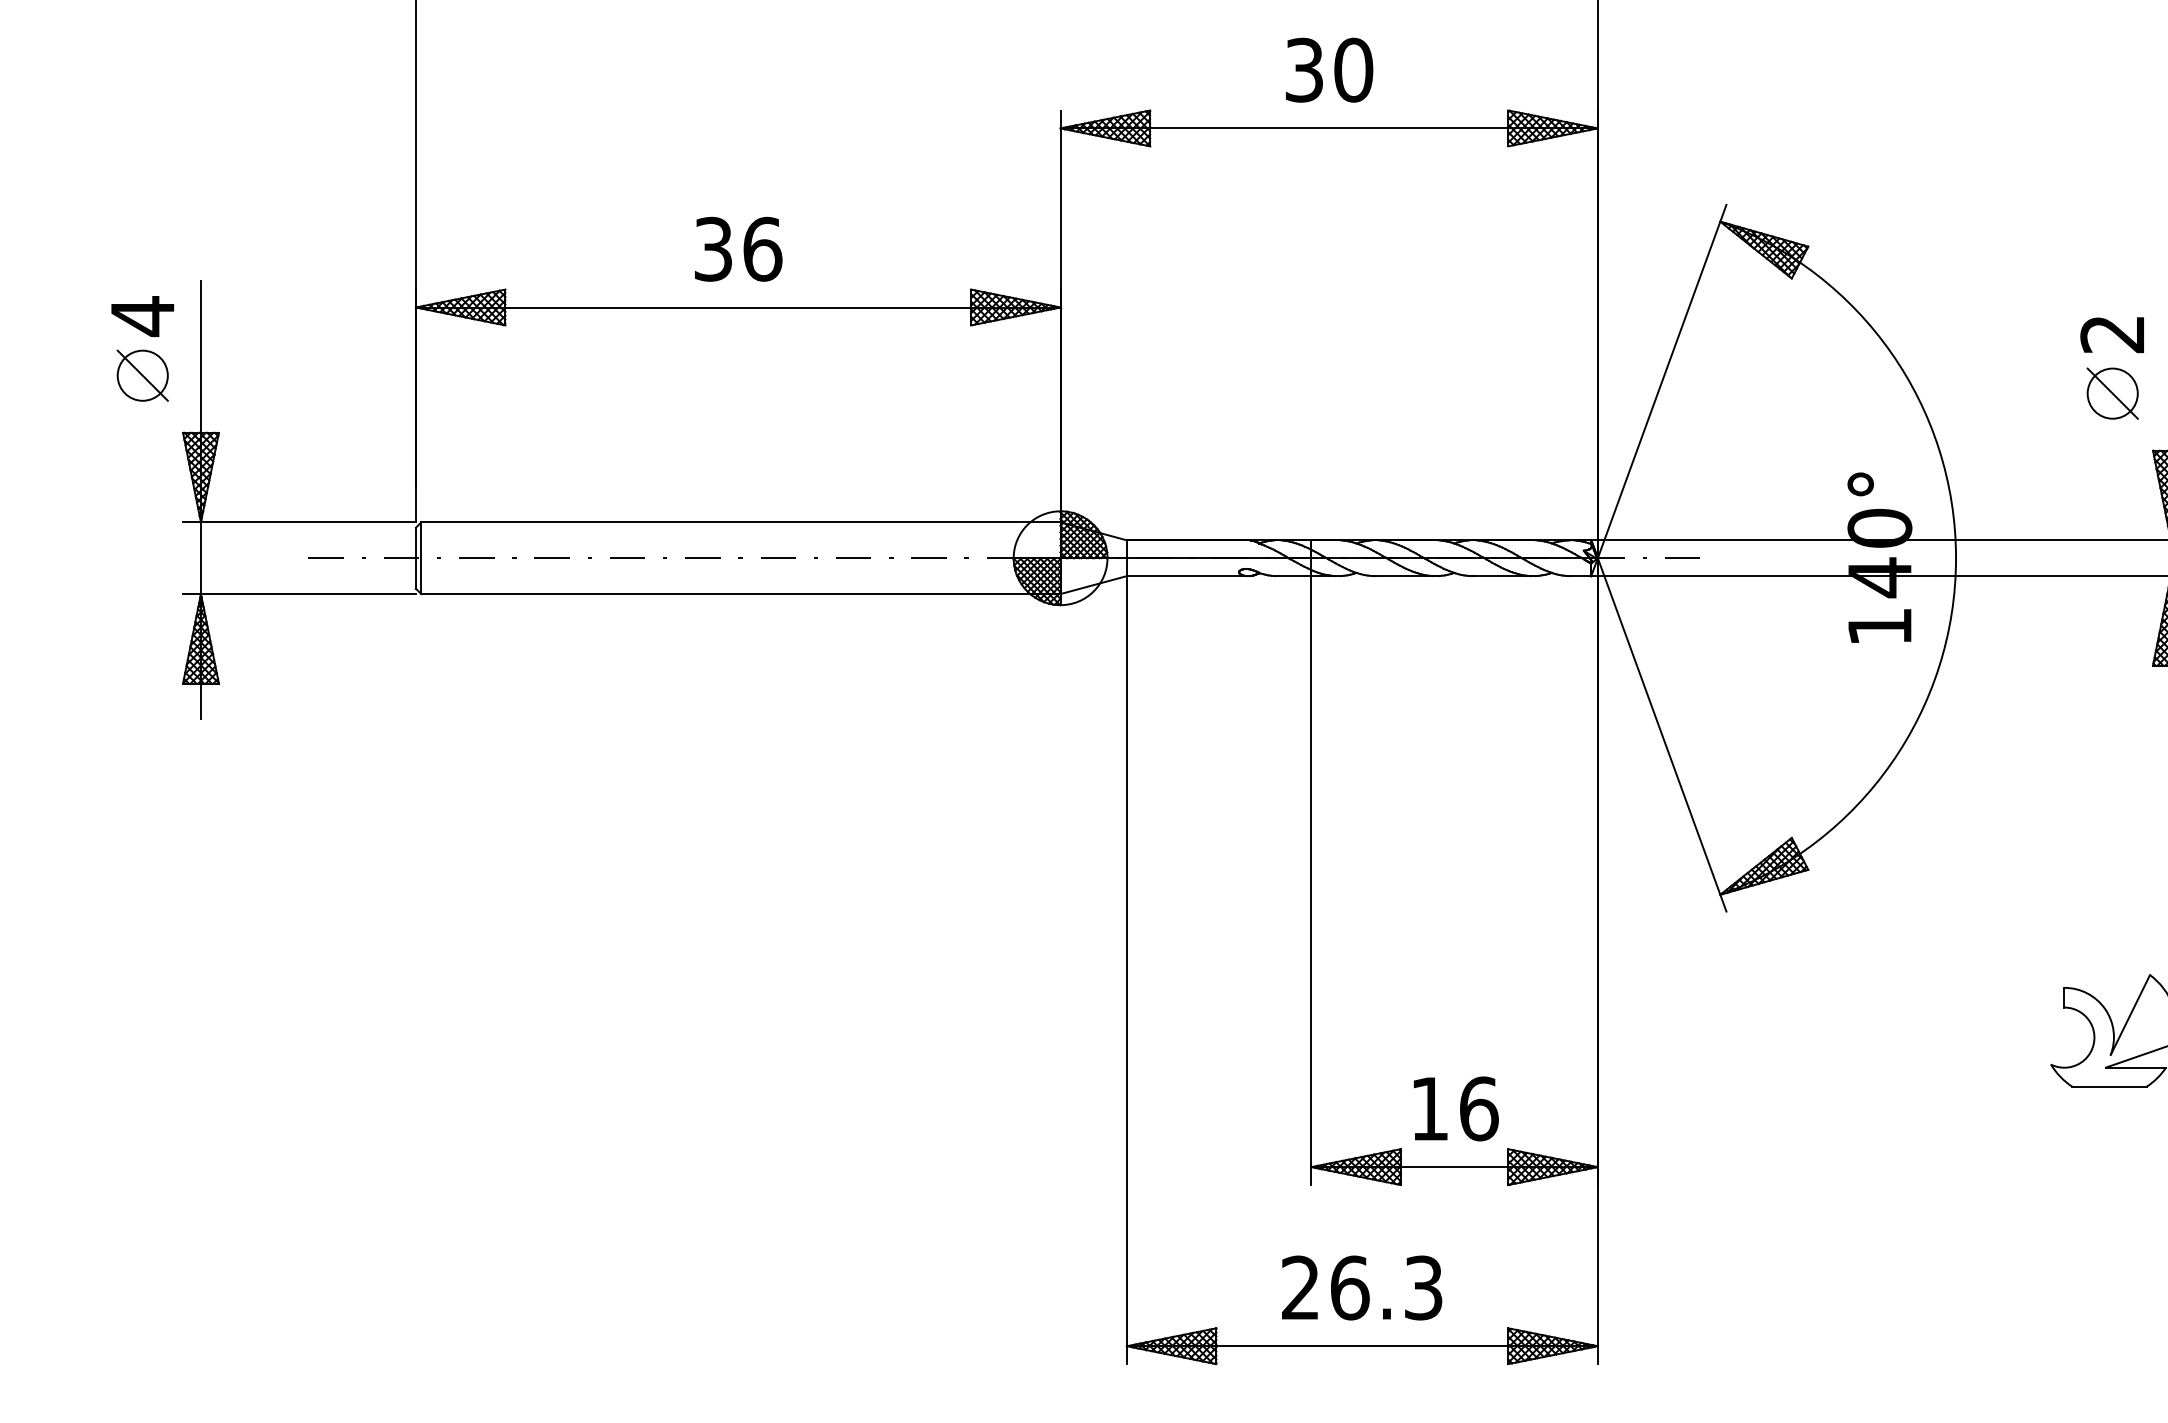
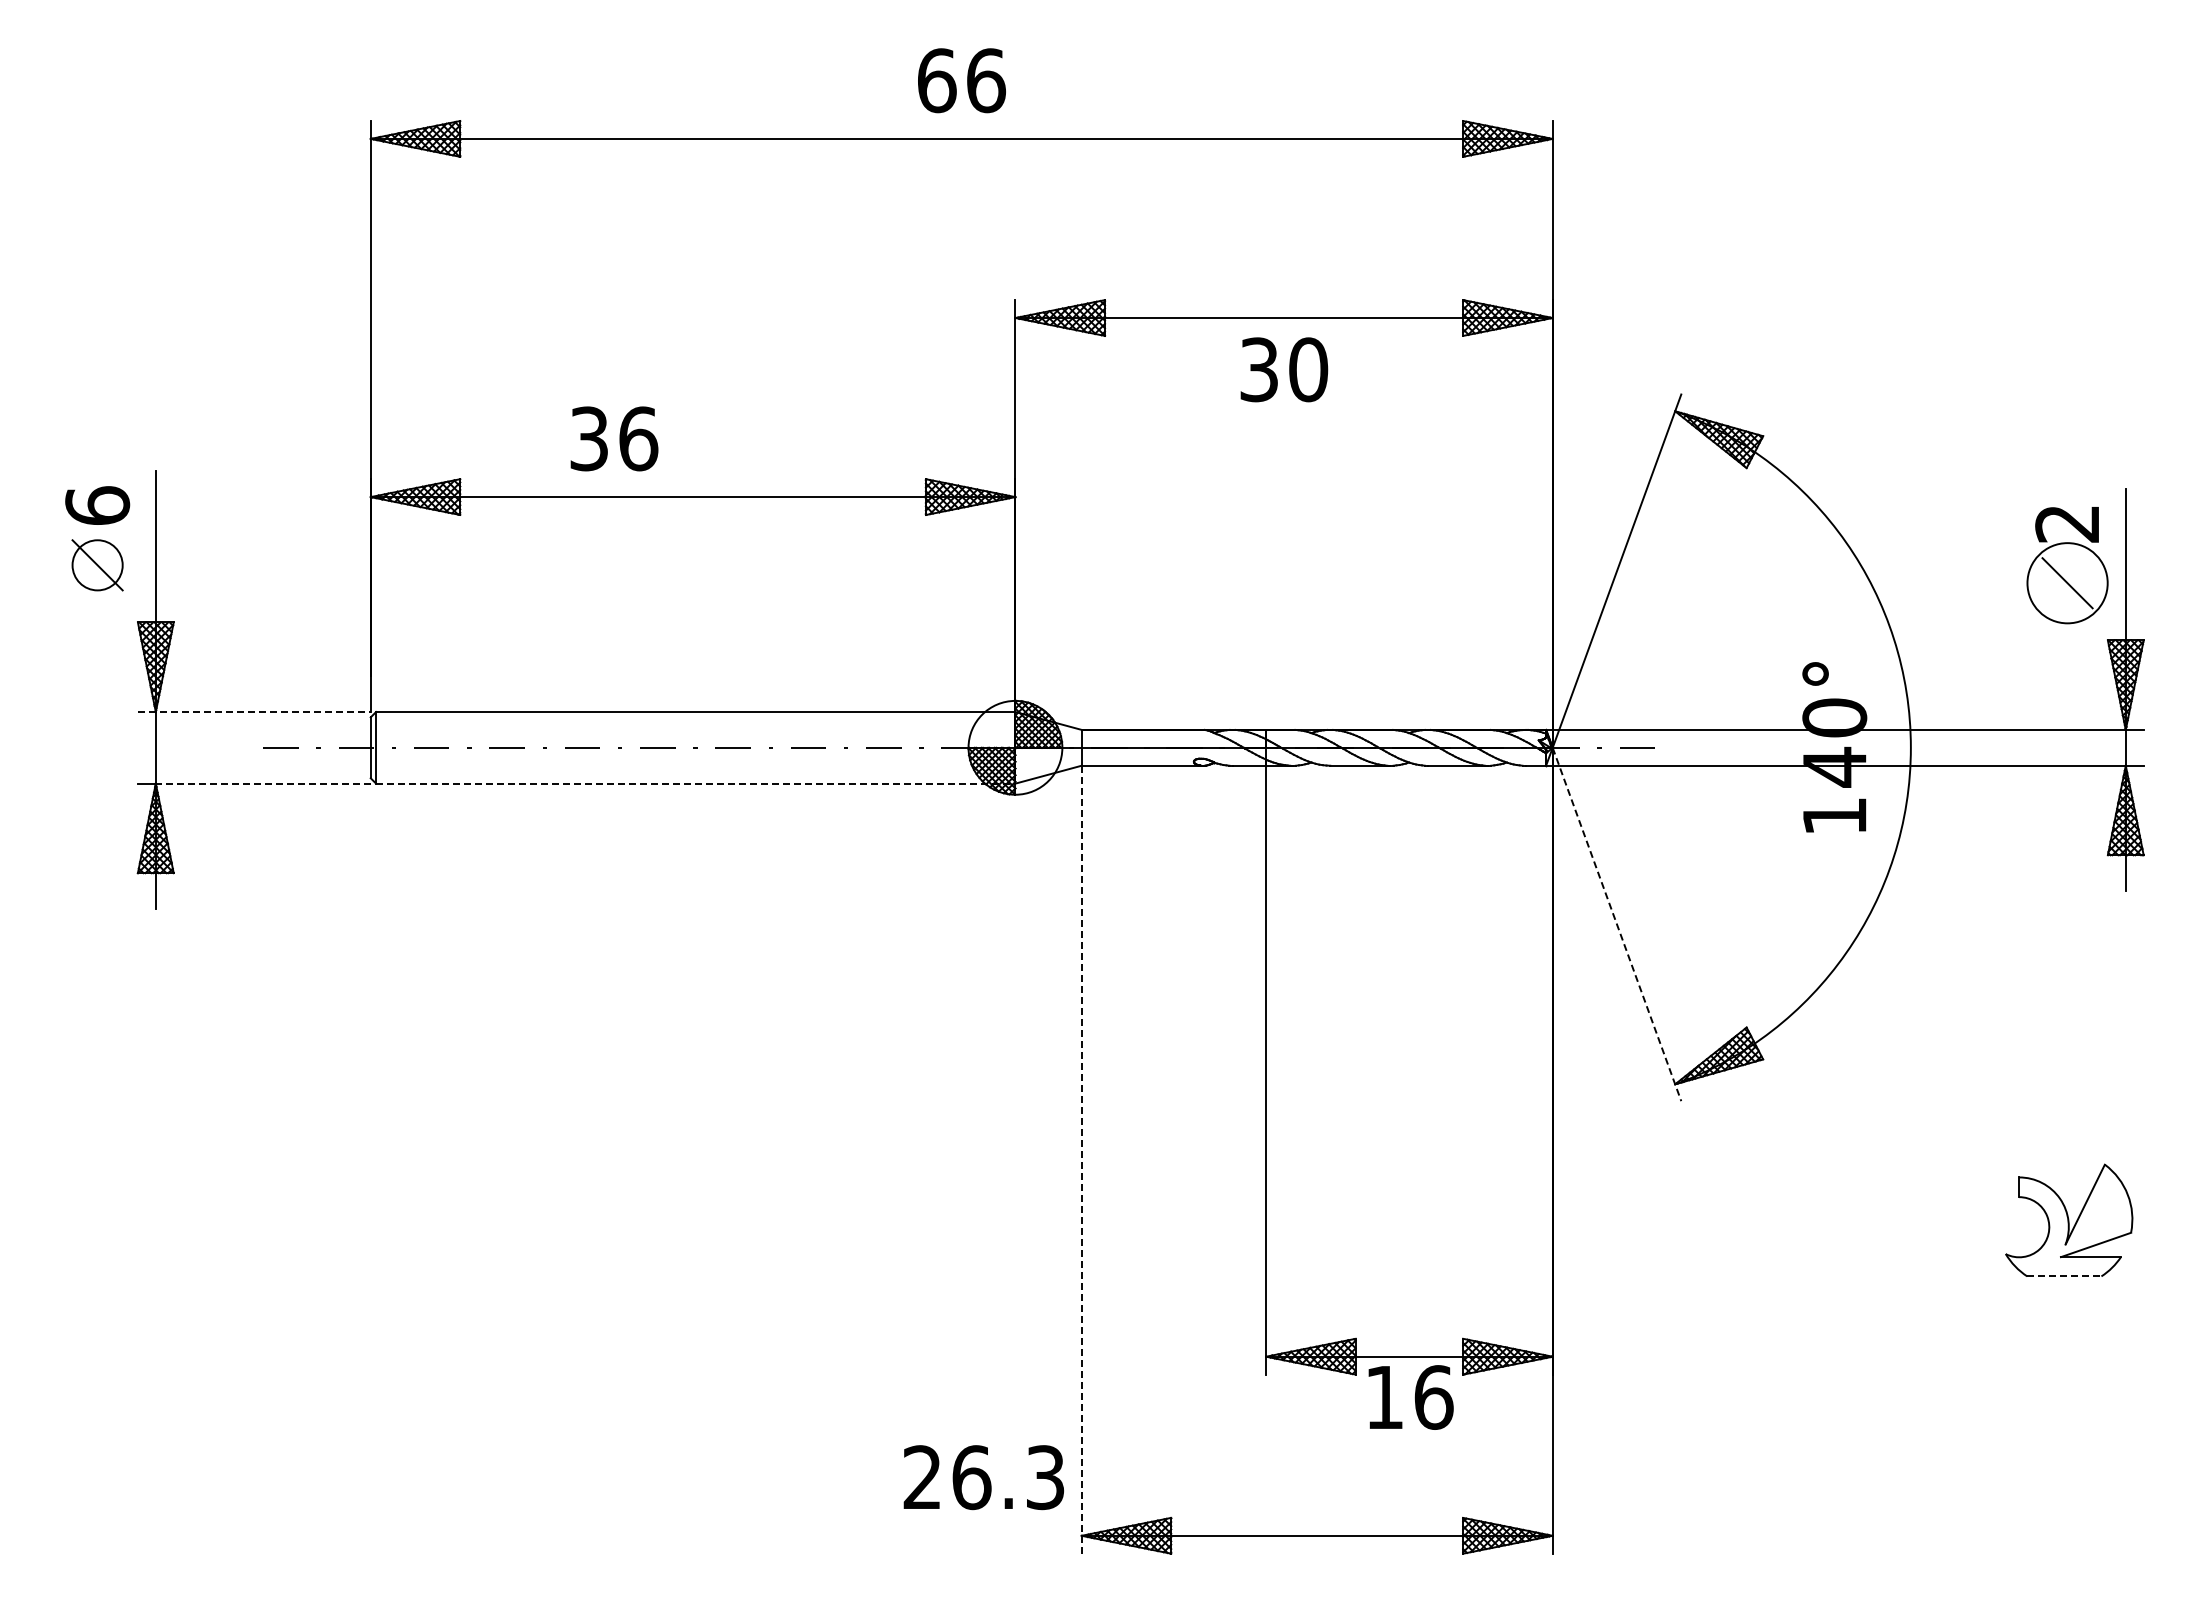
text: (1329, 69) -> (1284, 369), moved
text: (738, 248) -> (614, 438), moved
text: (142, 315) -> (97, 505), 4 -> 6
circle: (2112, 393) -> (2067, 583), size x1.6
line: (299, 522) -> (254, 712), solid -> dashed
line: (307, 593) -> (262, 783), solid -> dashed
line: (740, 593) -> (695, 783), solid -> dashed
line: (1662, 734) -> (1617, 924), solid -> dashed
line: (1126, 969) -> (1081, 1159), solid -> dashed
line: (2109, 1086) -> (2064, 1276), solid -> dashed
text: (1455, 1108) -> (1410, 1397), moved
text: (1361, 1287) -> (983, 1477), moved

